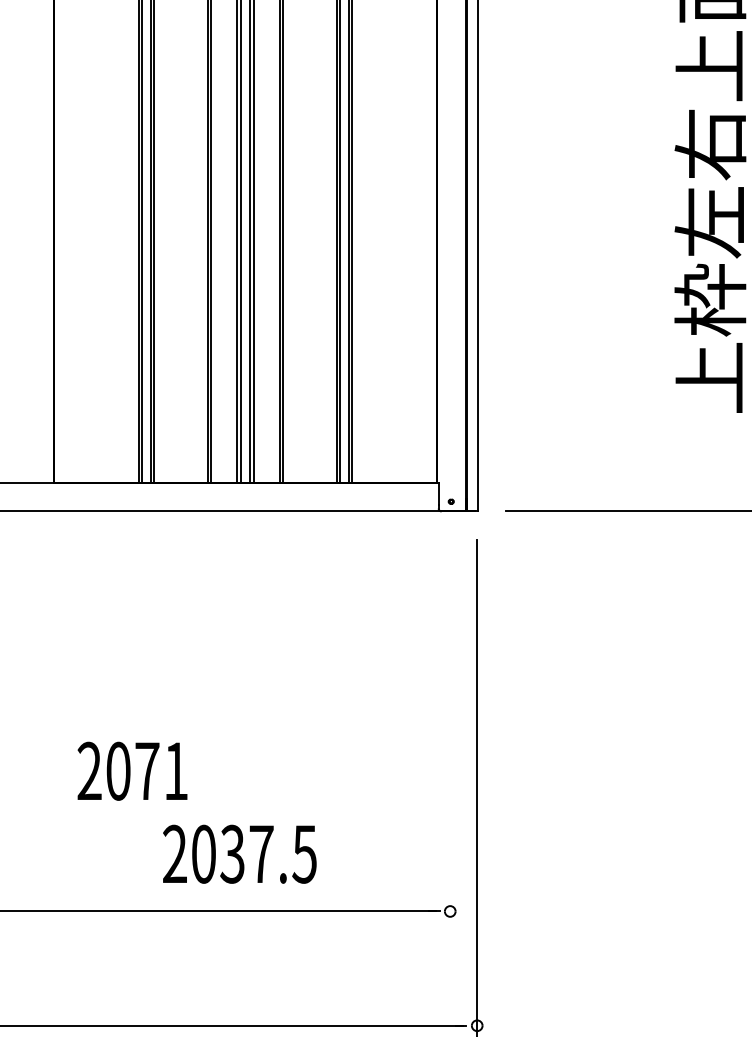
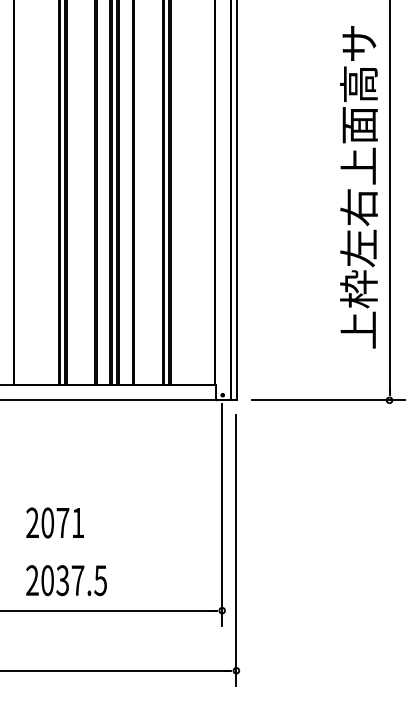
line: (450, 728) -> (222, 514), added
text: (131, 770) -> (54, 522), moved
text: (239, 854) -> (66, 580), moved

